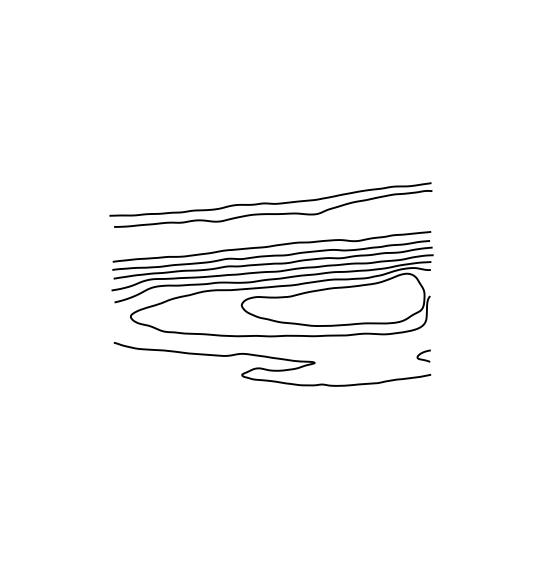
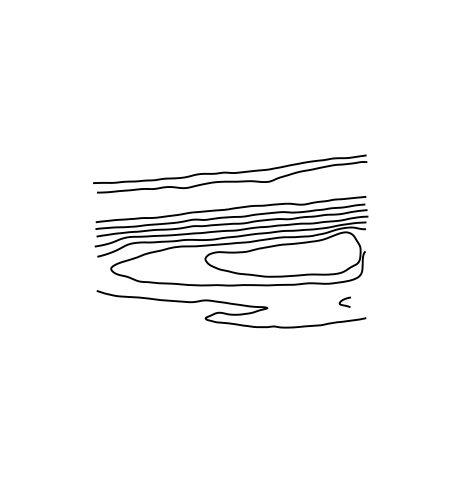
curve: (423, 353) -> (344, 300), moved

